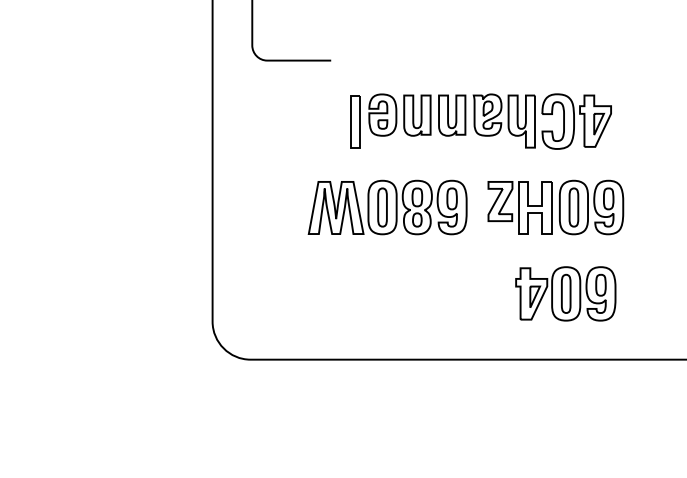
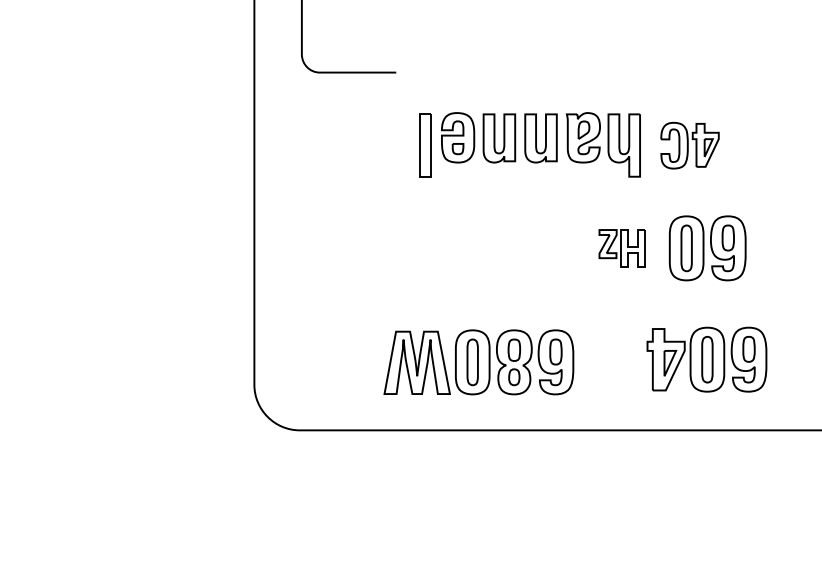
part: (576, 121) -> (689, 145), size x0.7
part: (387, 207) -> (478, 362), moved
part: (519, 207) -> (621, 248), size x0.6
part: (565, 293) -> (706, 359), moved

